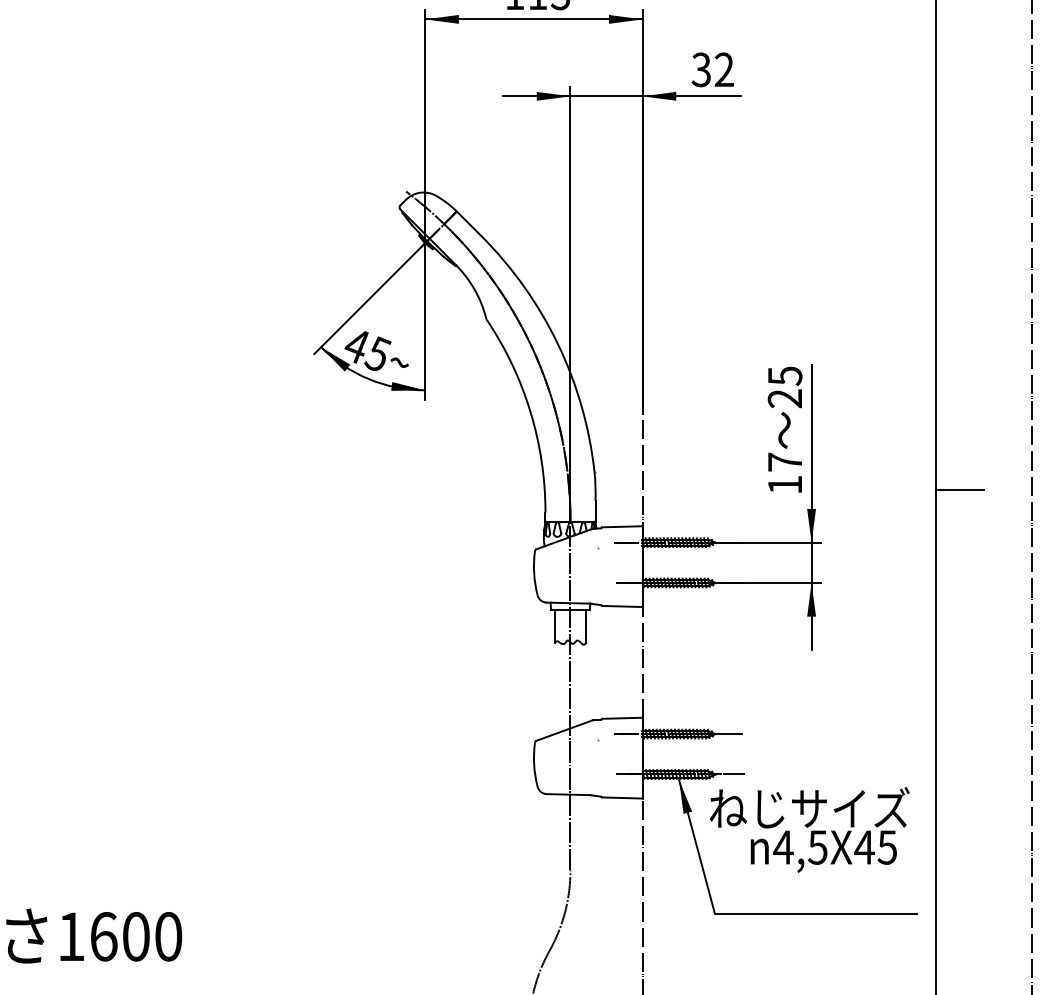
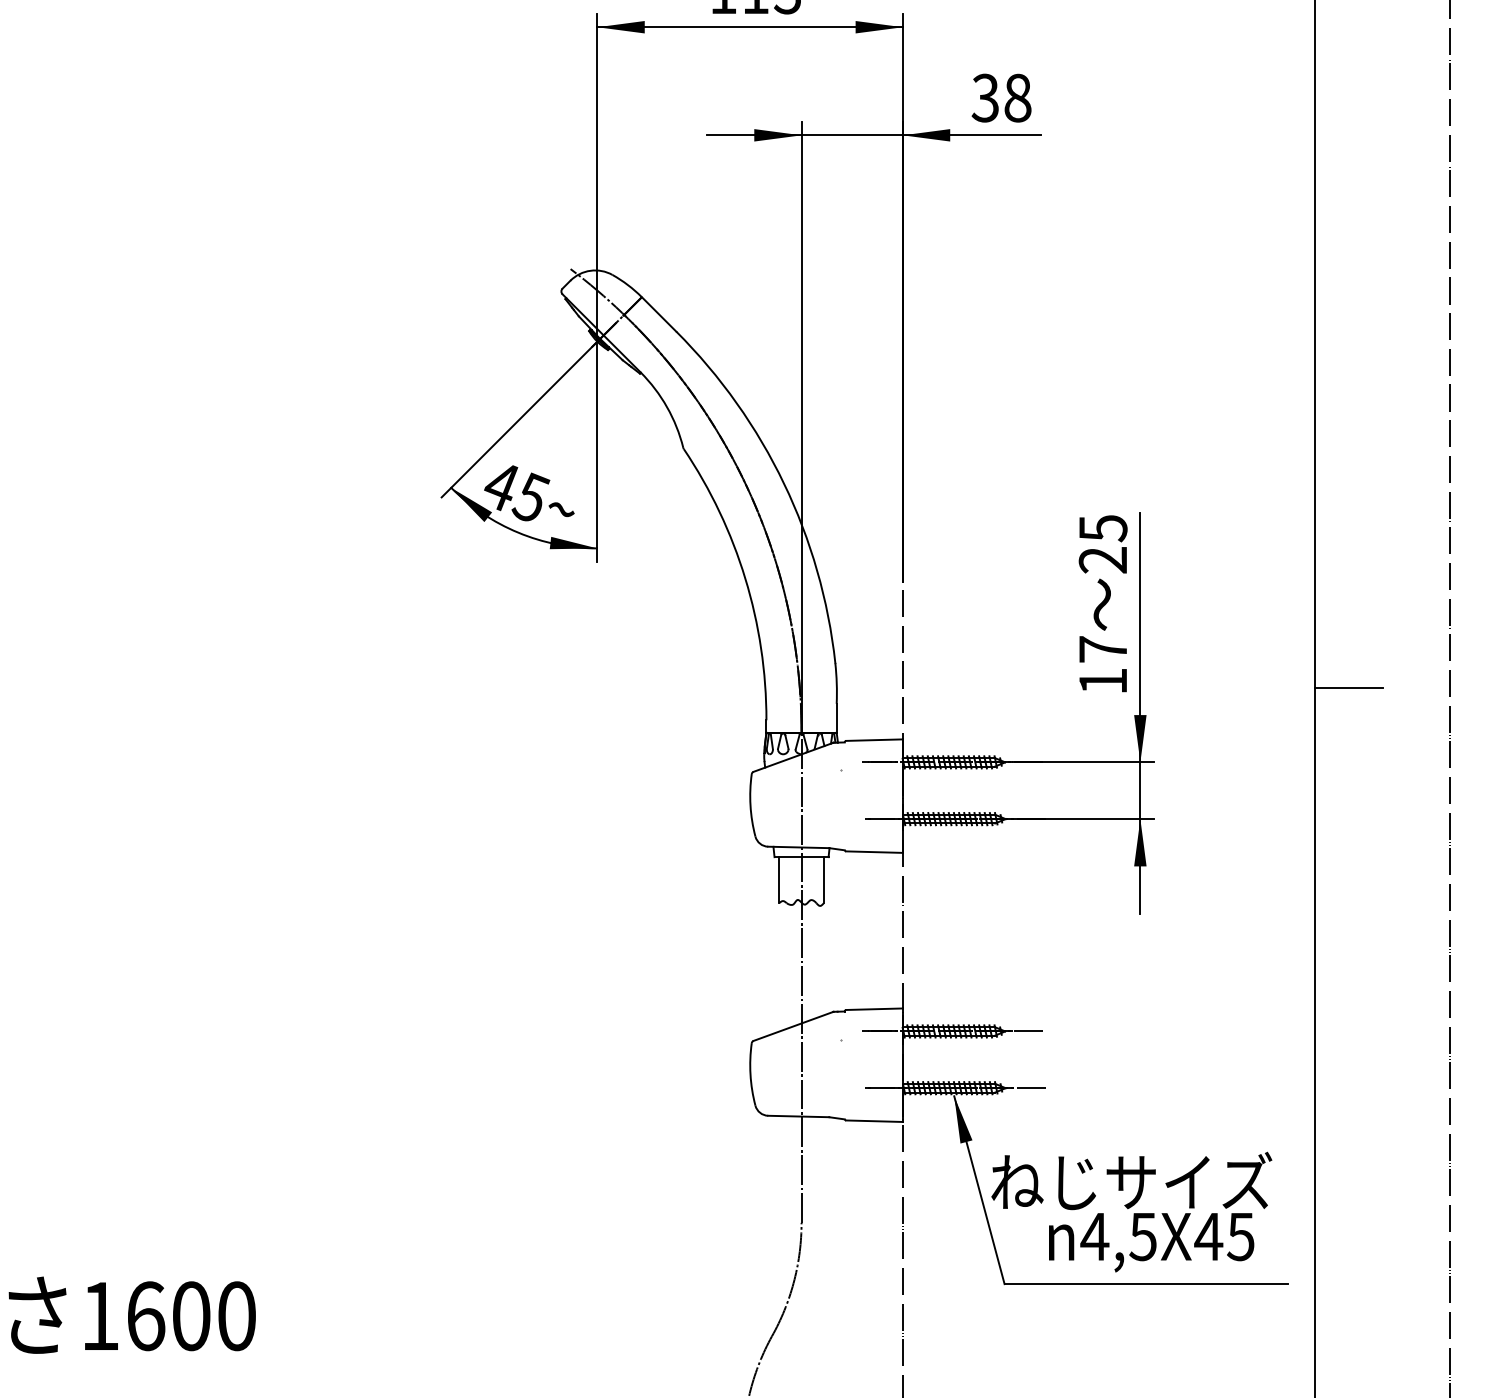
text: (724, 69) -> (1017, 97), 32 -> 38
text: (809, 829) -> (1131, 1211), moved

